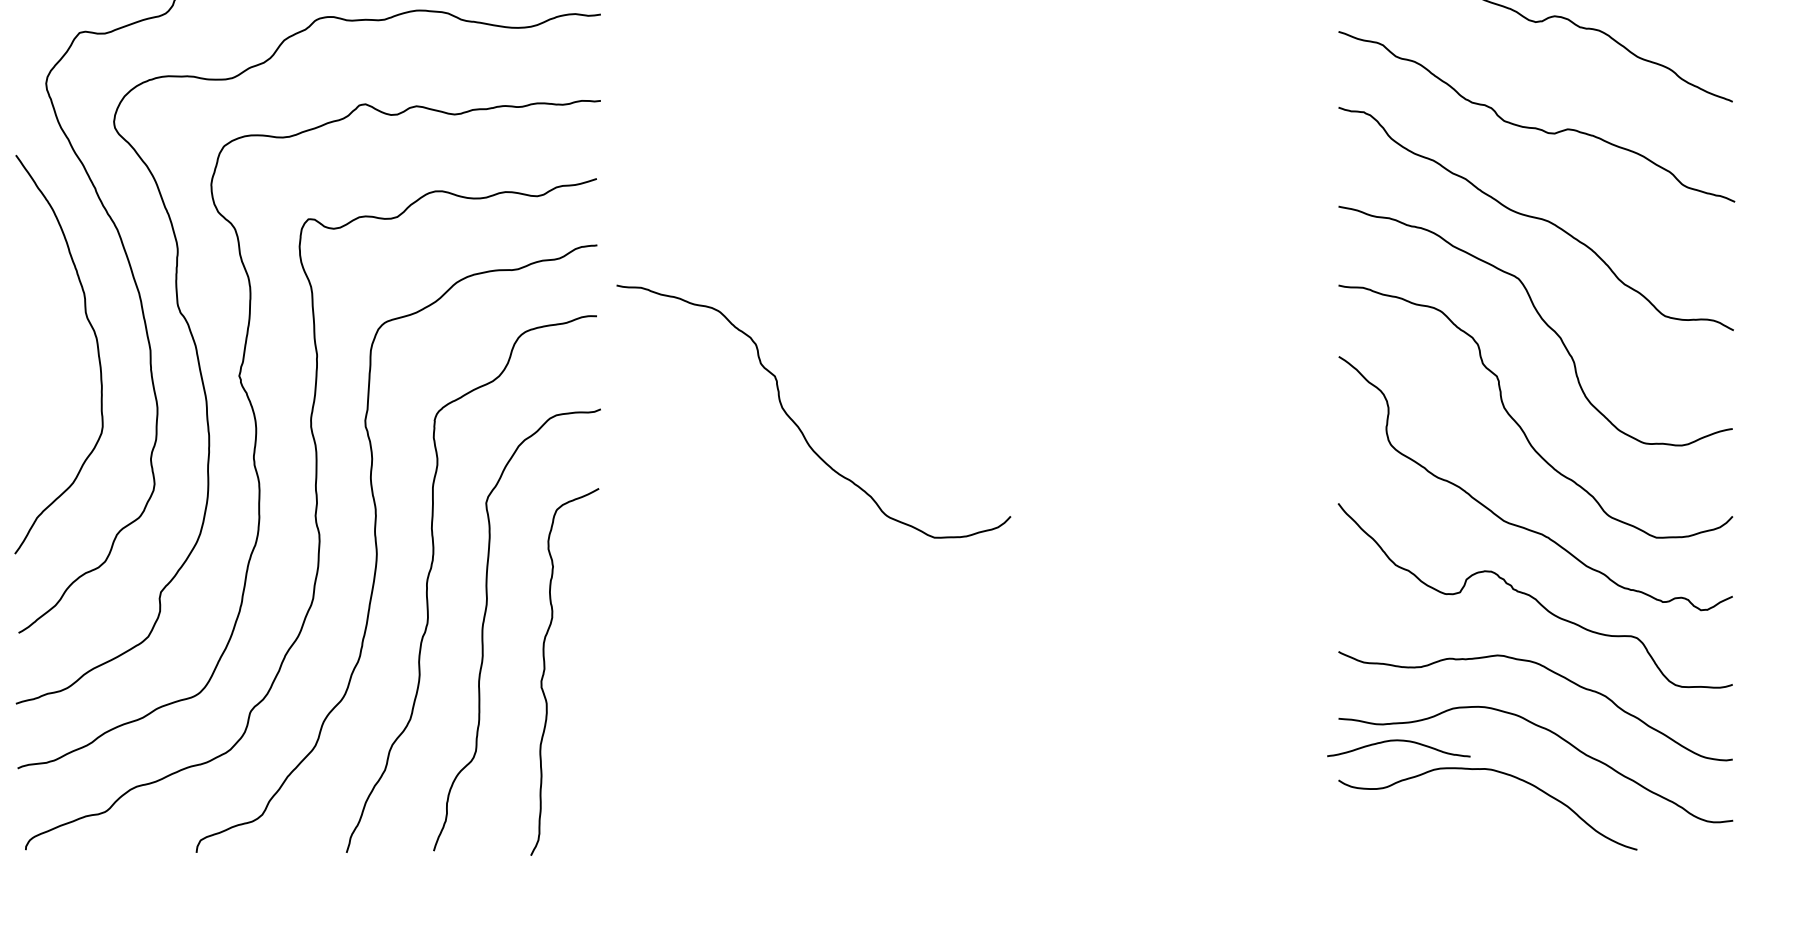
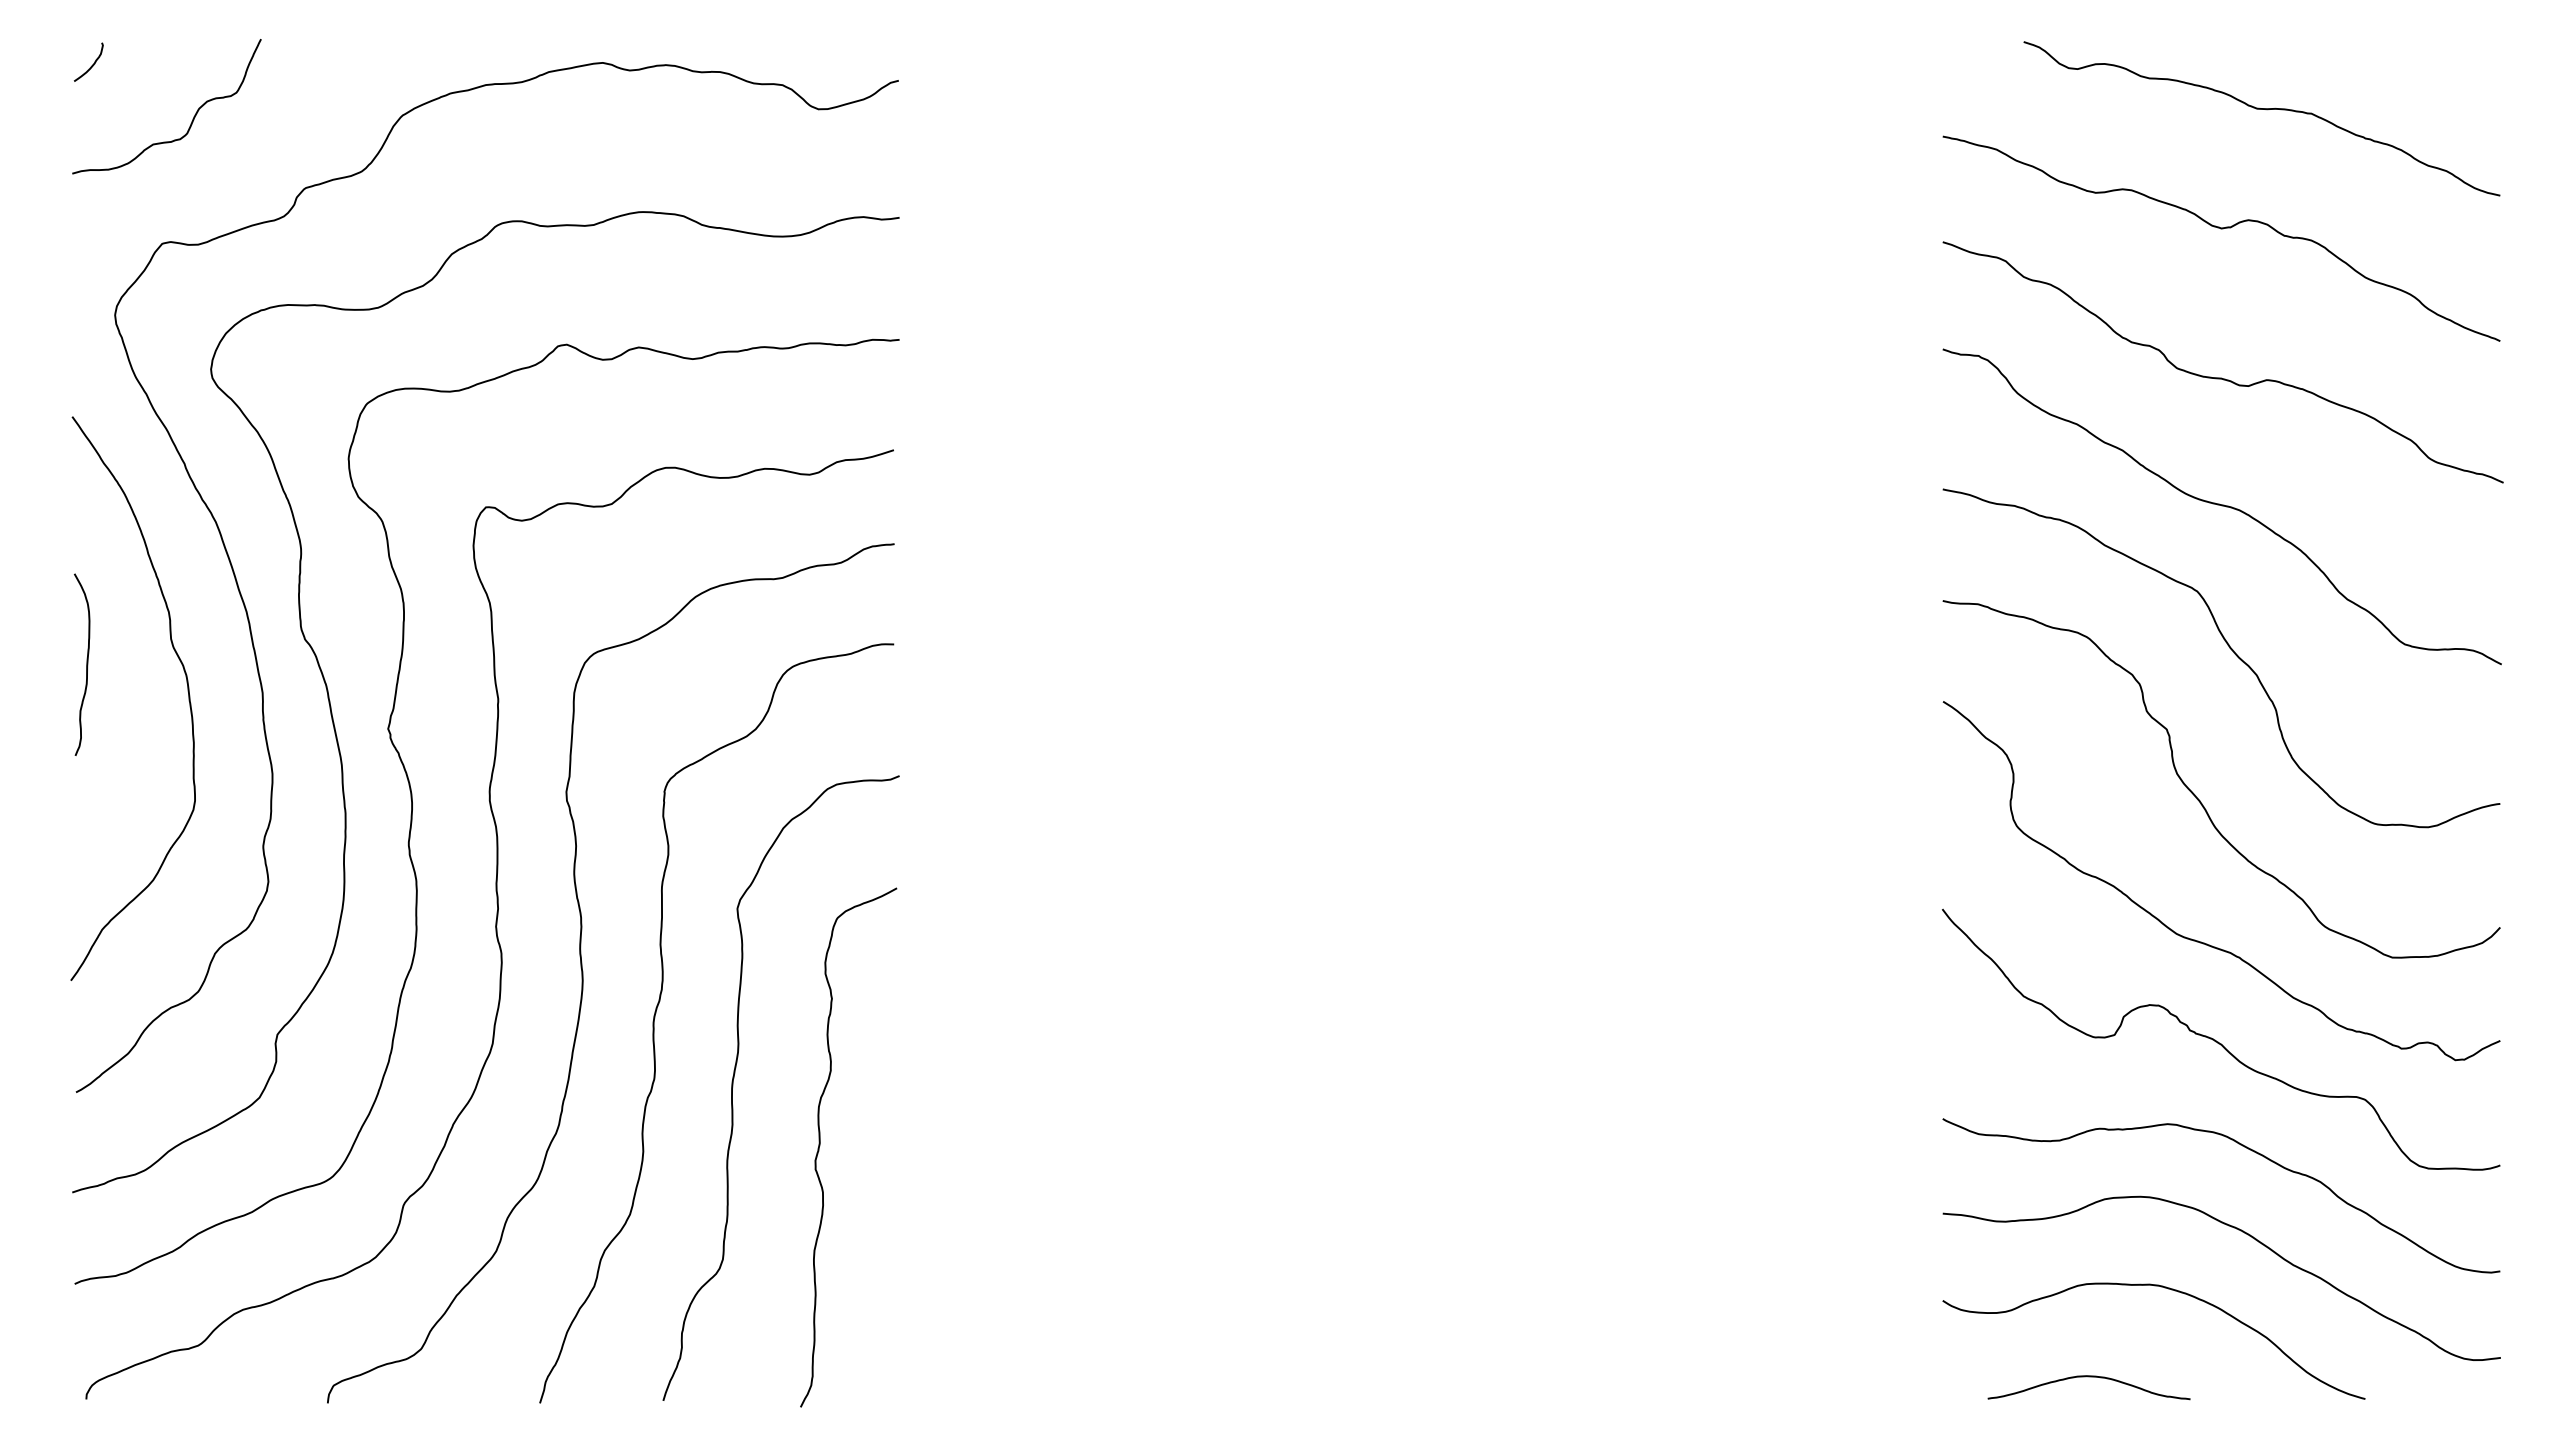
curve: (25, 330) -> (86, 664), added
curve: (798, 426) -> (1179, 800), removed
curve: (1398, 741) -> (2088, 1377), moved

